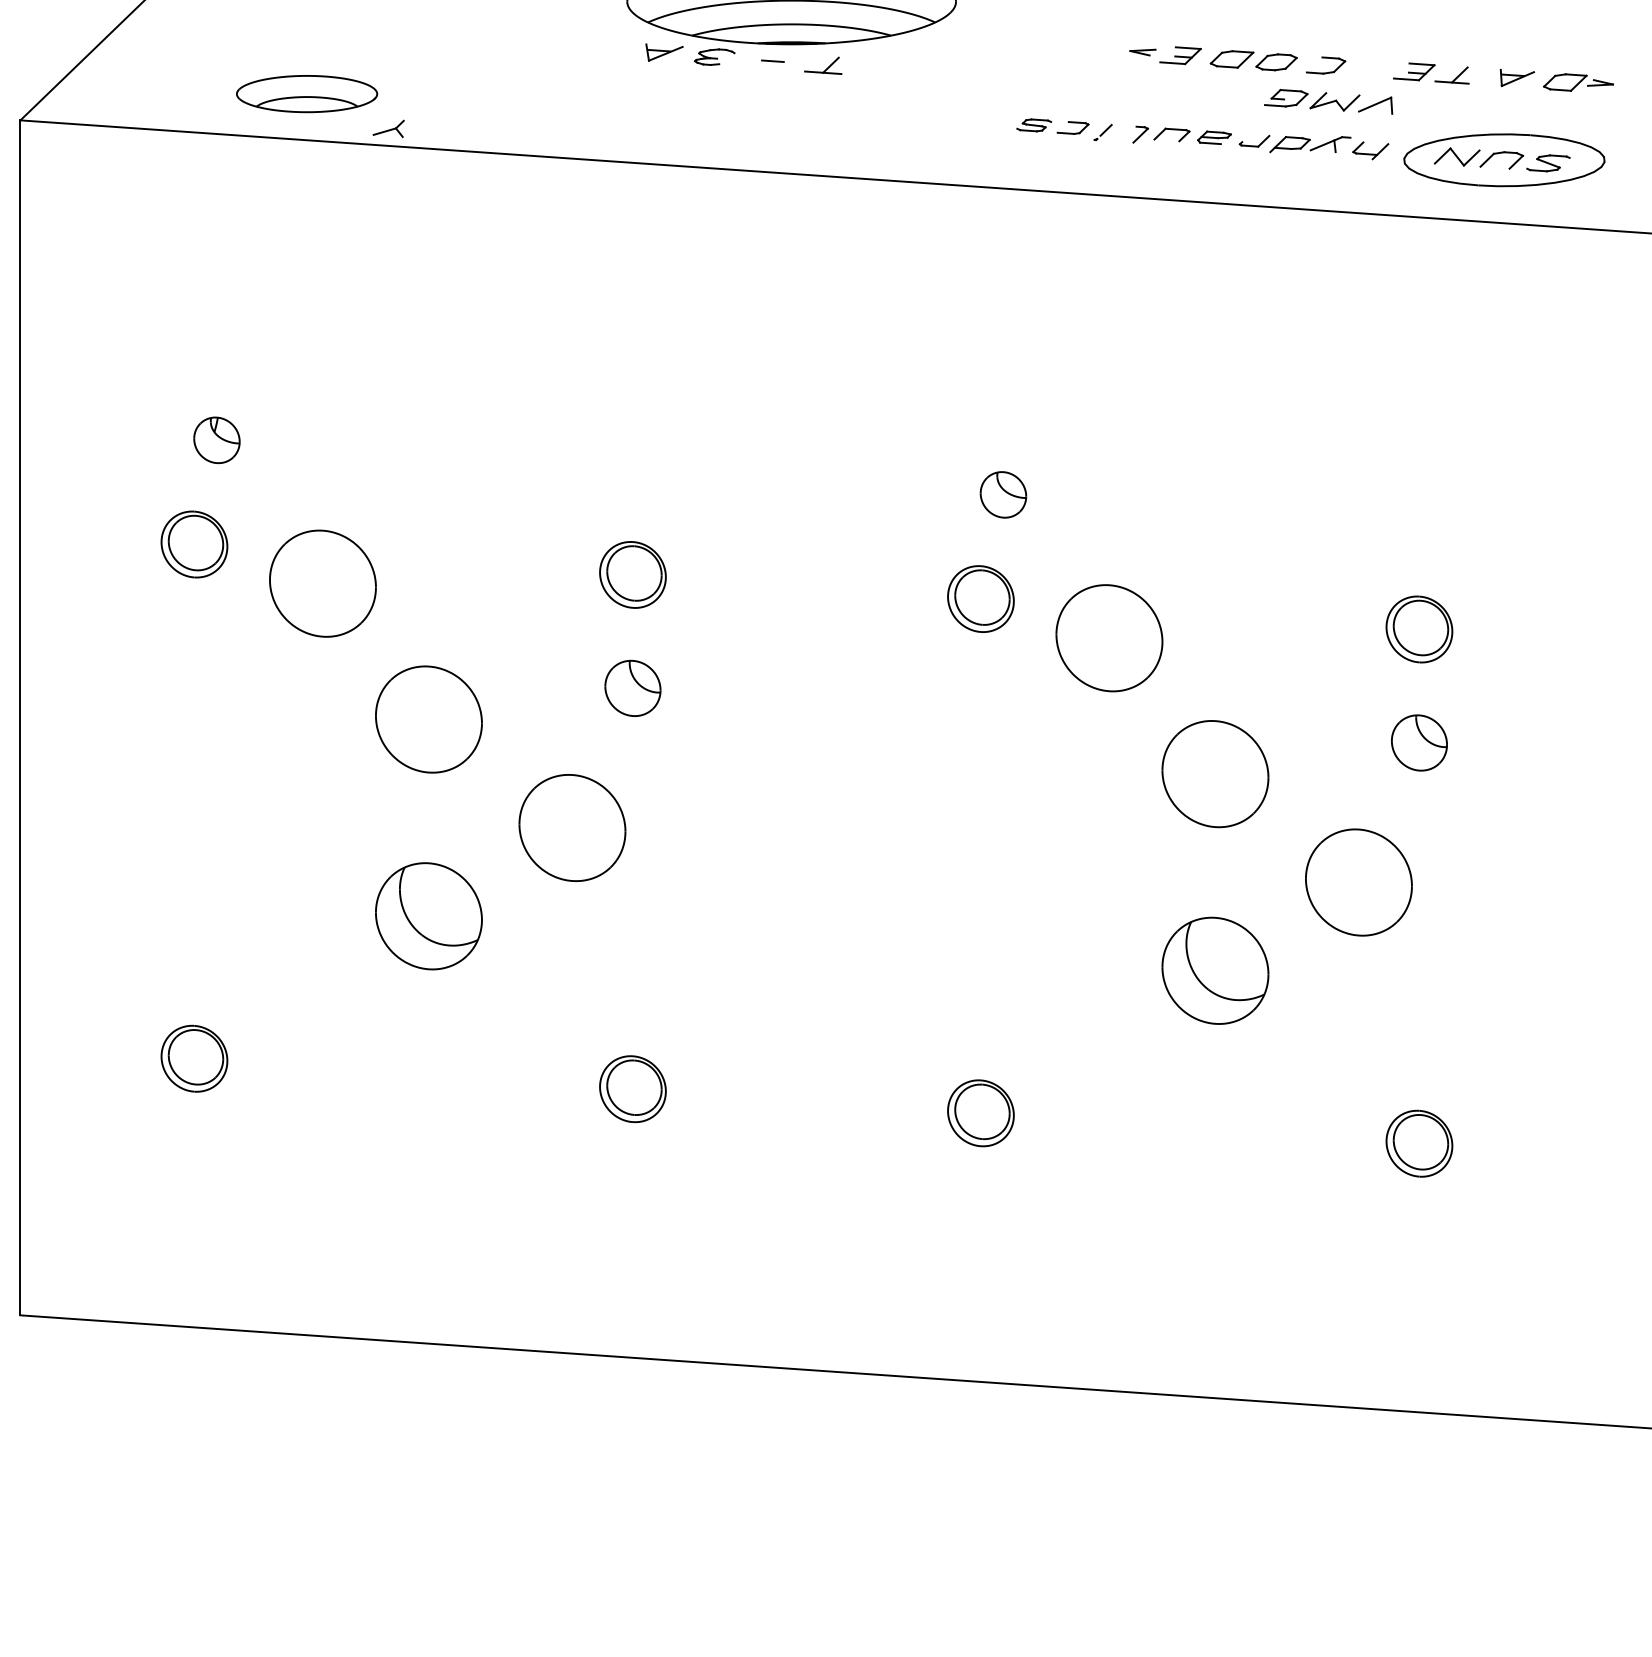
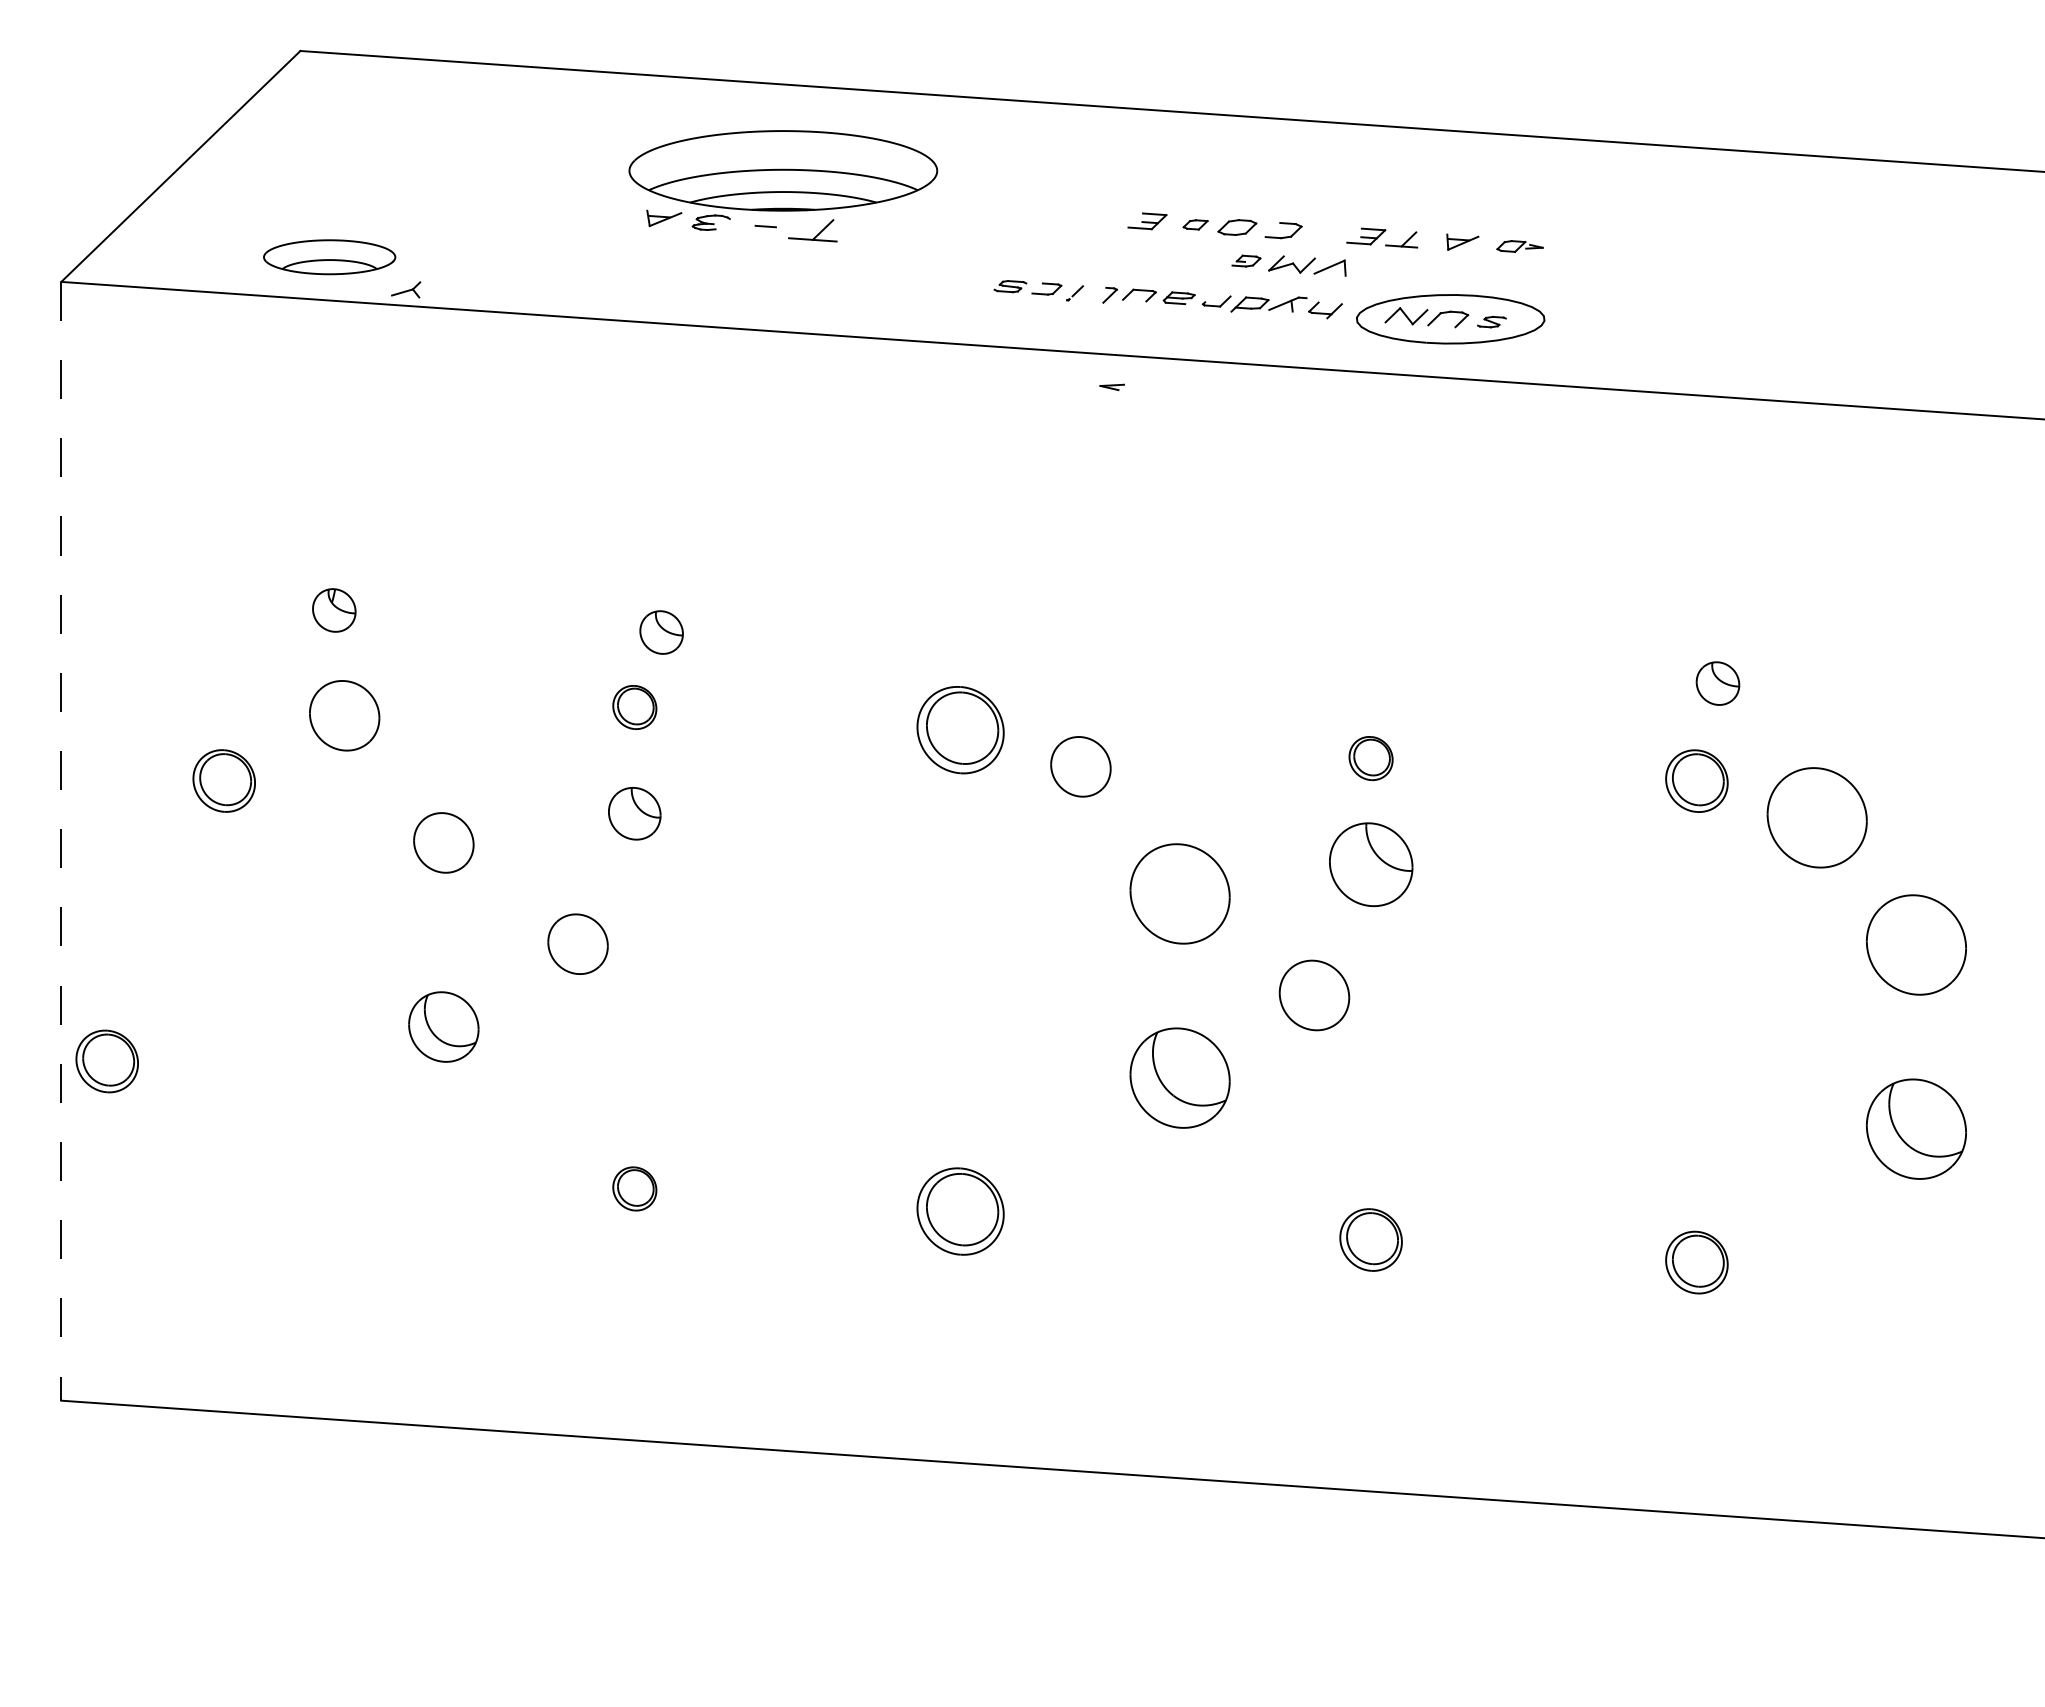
part: (1142, 51) -> (1111, 386), moved
part: (1231, 59) -> (1195, 224), size x0.6
part: (822, 65) -> (812, 230), size x1.4
part: (1577, 82) -> (1519, 246), size x0.7
part: (1286, 97) -> (1246, 260), size x0.7
part: (1548, 162) -> (1491, 321), size x0.7
part: (217, 440) -> (334, 610), moved
part: (1003, 494) -> (661, 632), moved
part: (193, 543) -> (223, 780), moved
part: (632, 574) -> (634, 707), size x0.7
part: (322, 583) -> (344, 715), size x0.7
part: (980, 598) -> (960, 729), size x1.4
part: (1418, 629) -> (1370, 758), size x0.7
part: (1109, 637) -> (1080, 766), size x0.6
line: (20, 718) -> (61, 841), solid -> dashed
part: (428, 719) -> (443, 842), size x0.6
part: (1418, 742) -> (1370, 864), size x1.6
part: (571, 827) -> (577, 943), size x0.6
part: (1358, 882) -> (1314, 995), size x0.7
part: (428, 915) -> (443, 1026), size x0.7
part: (193, 1058) -> (106, 1061), moved
part: (632, 1088) -> (634, 1188), size x0.7
part: (980, 1113) -> (960, 1211), size x1.4

